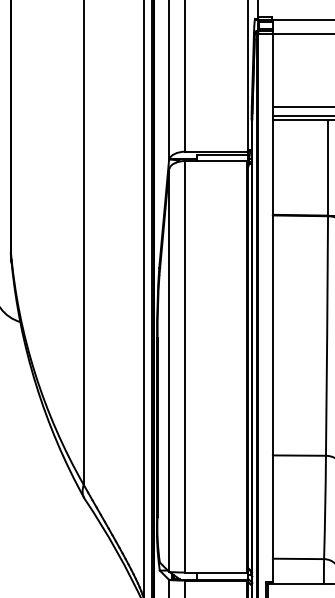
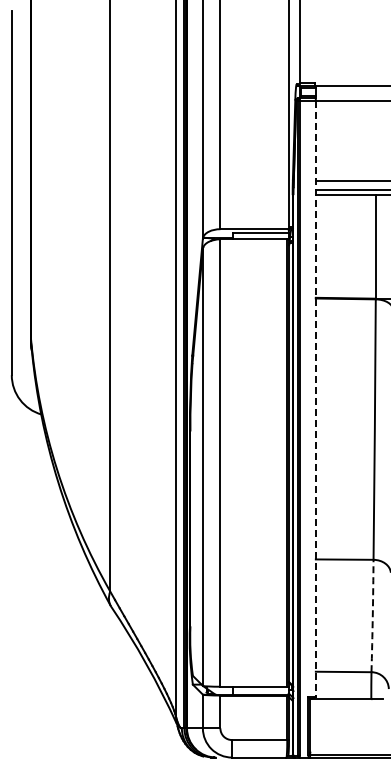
line: (272, 308) -> (315, 399), solid -> dashed
arc: (325, 507) -> (372, 616), solid -> dashed

